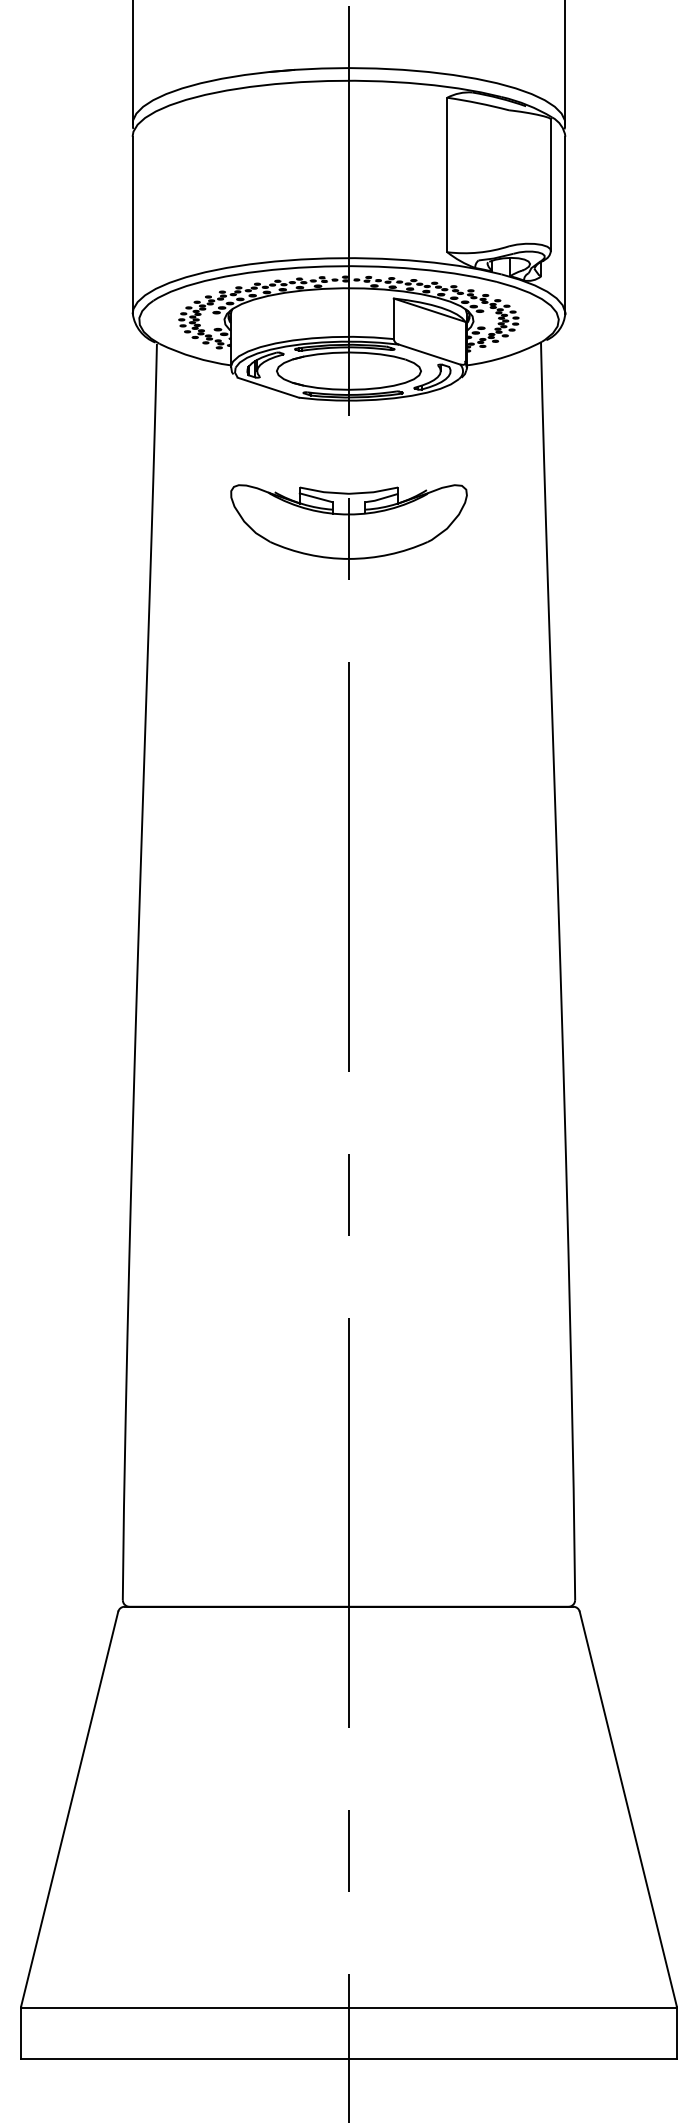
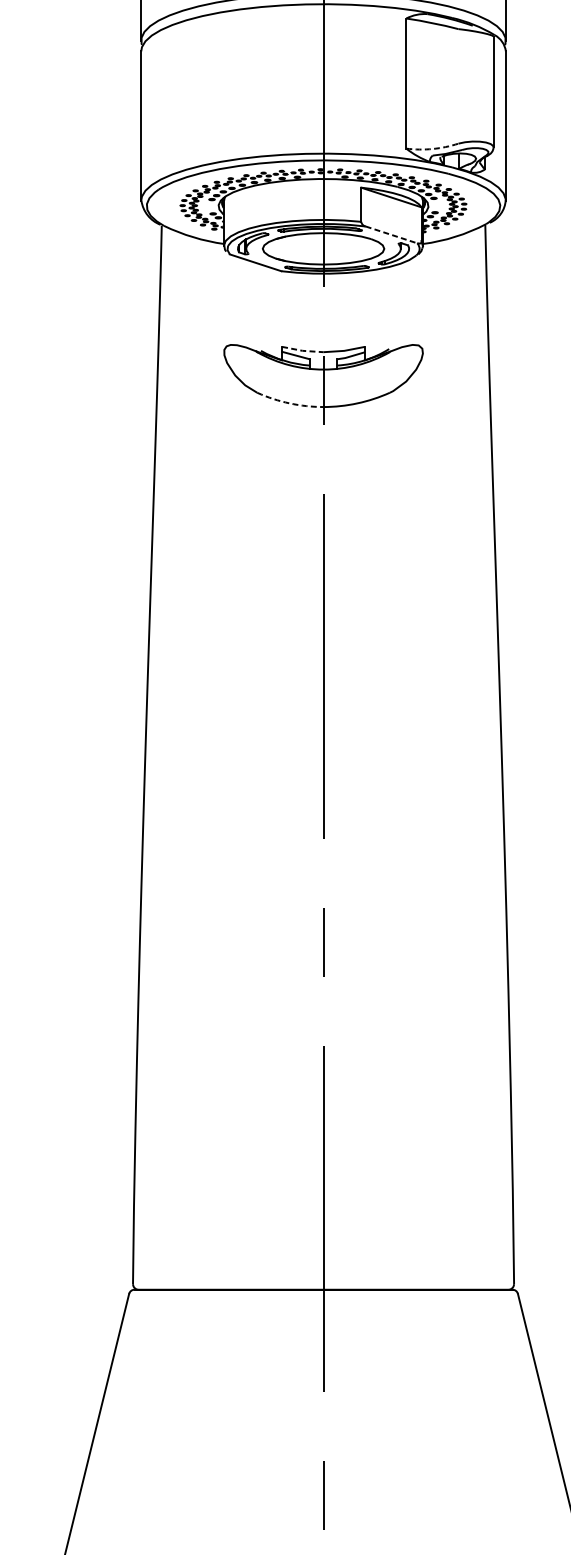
arc: (478, 252) -> (432, 148), solid -> dashed
line: (430, 354) -> (392, 234), solid -> dashed
line: (323, 492) -> (302, 351), solid -> dashed
arc: (308, 554) -> (289, 403), solid -> dashed

